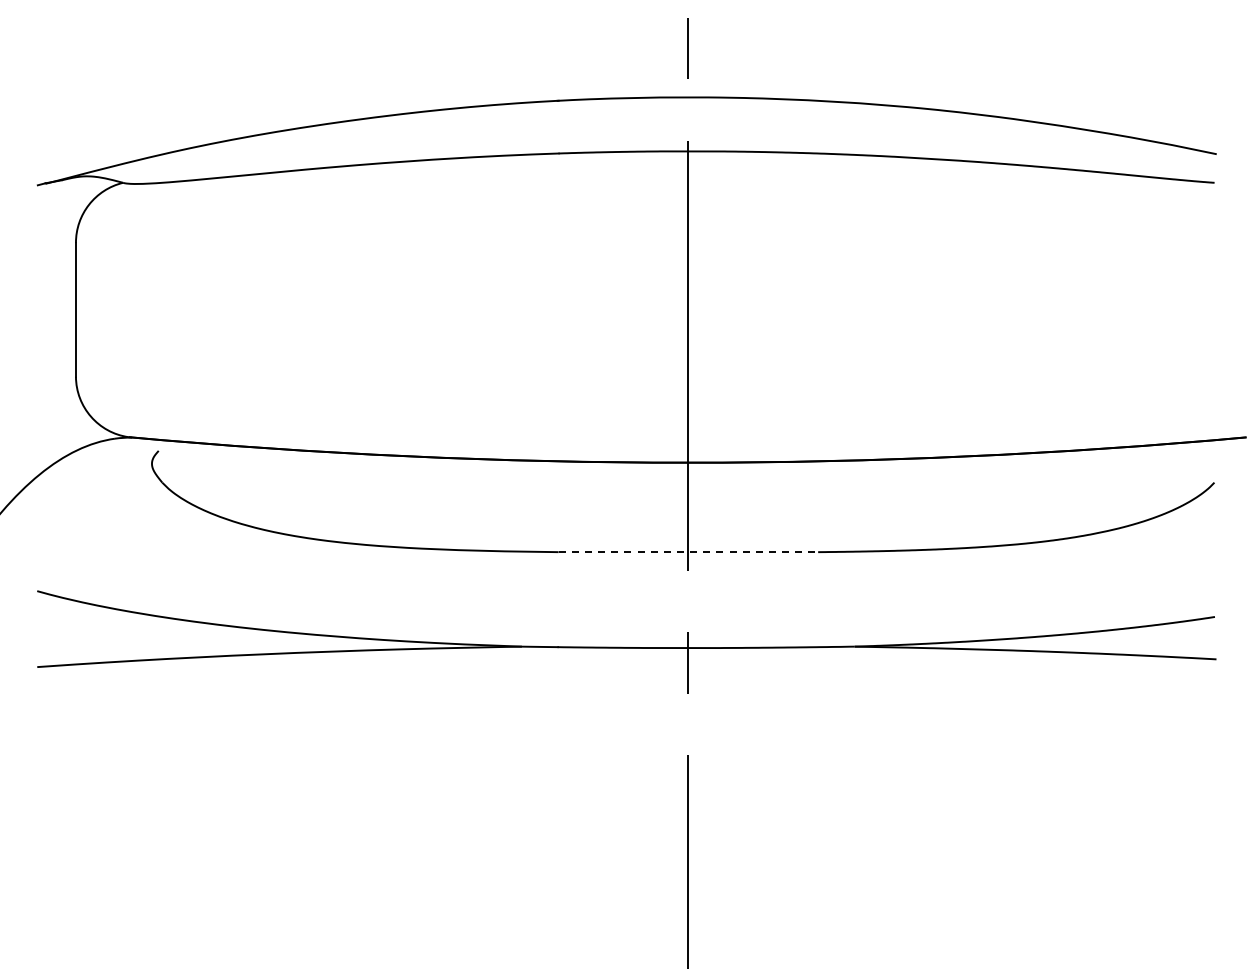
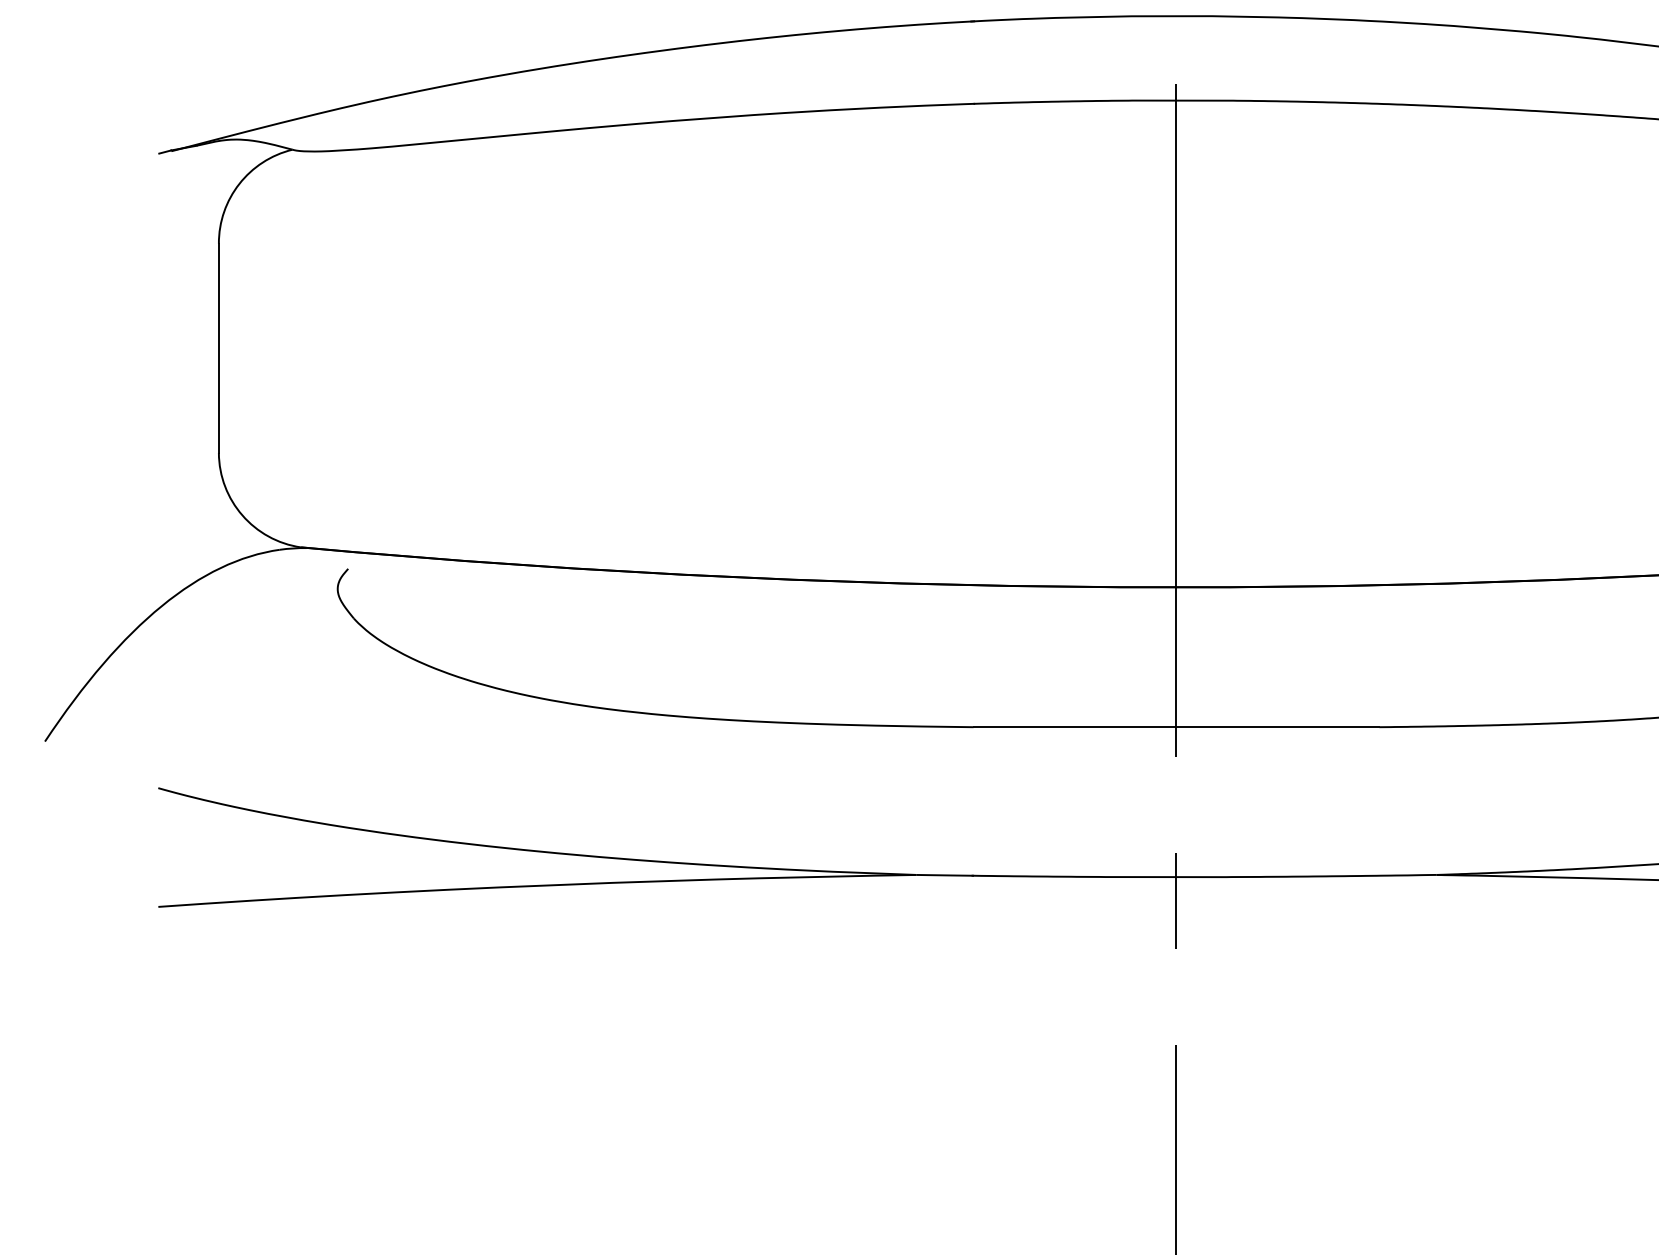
line: (688, 552) -> (1176, 727), dashed -> solid

